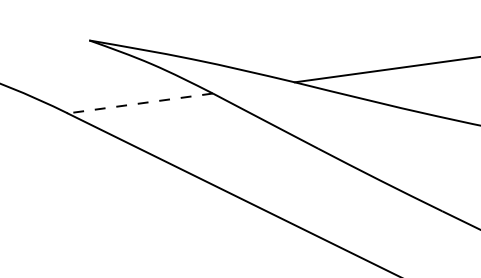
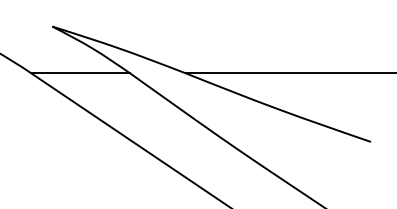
line: (140, 103) -> (80, 73), dashed -> solid

